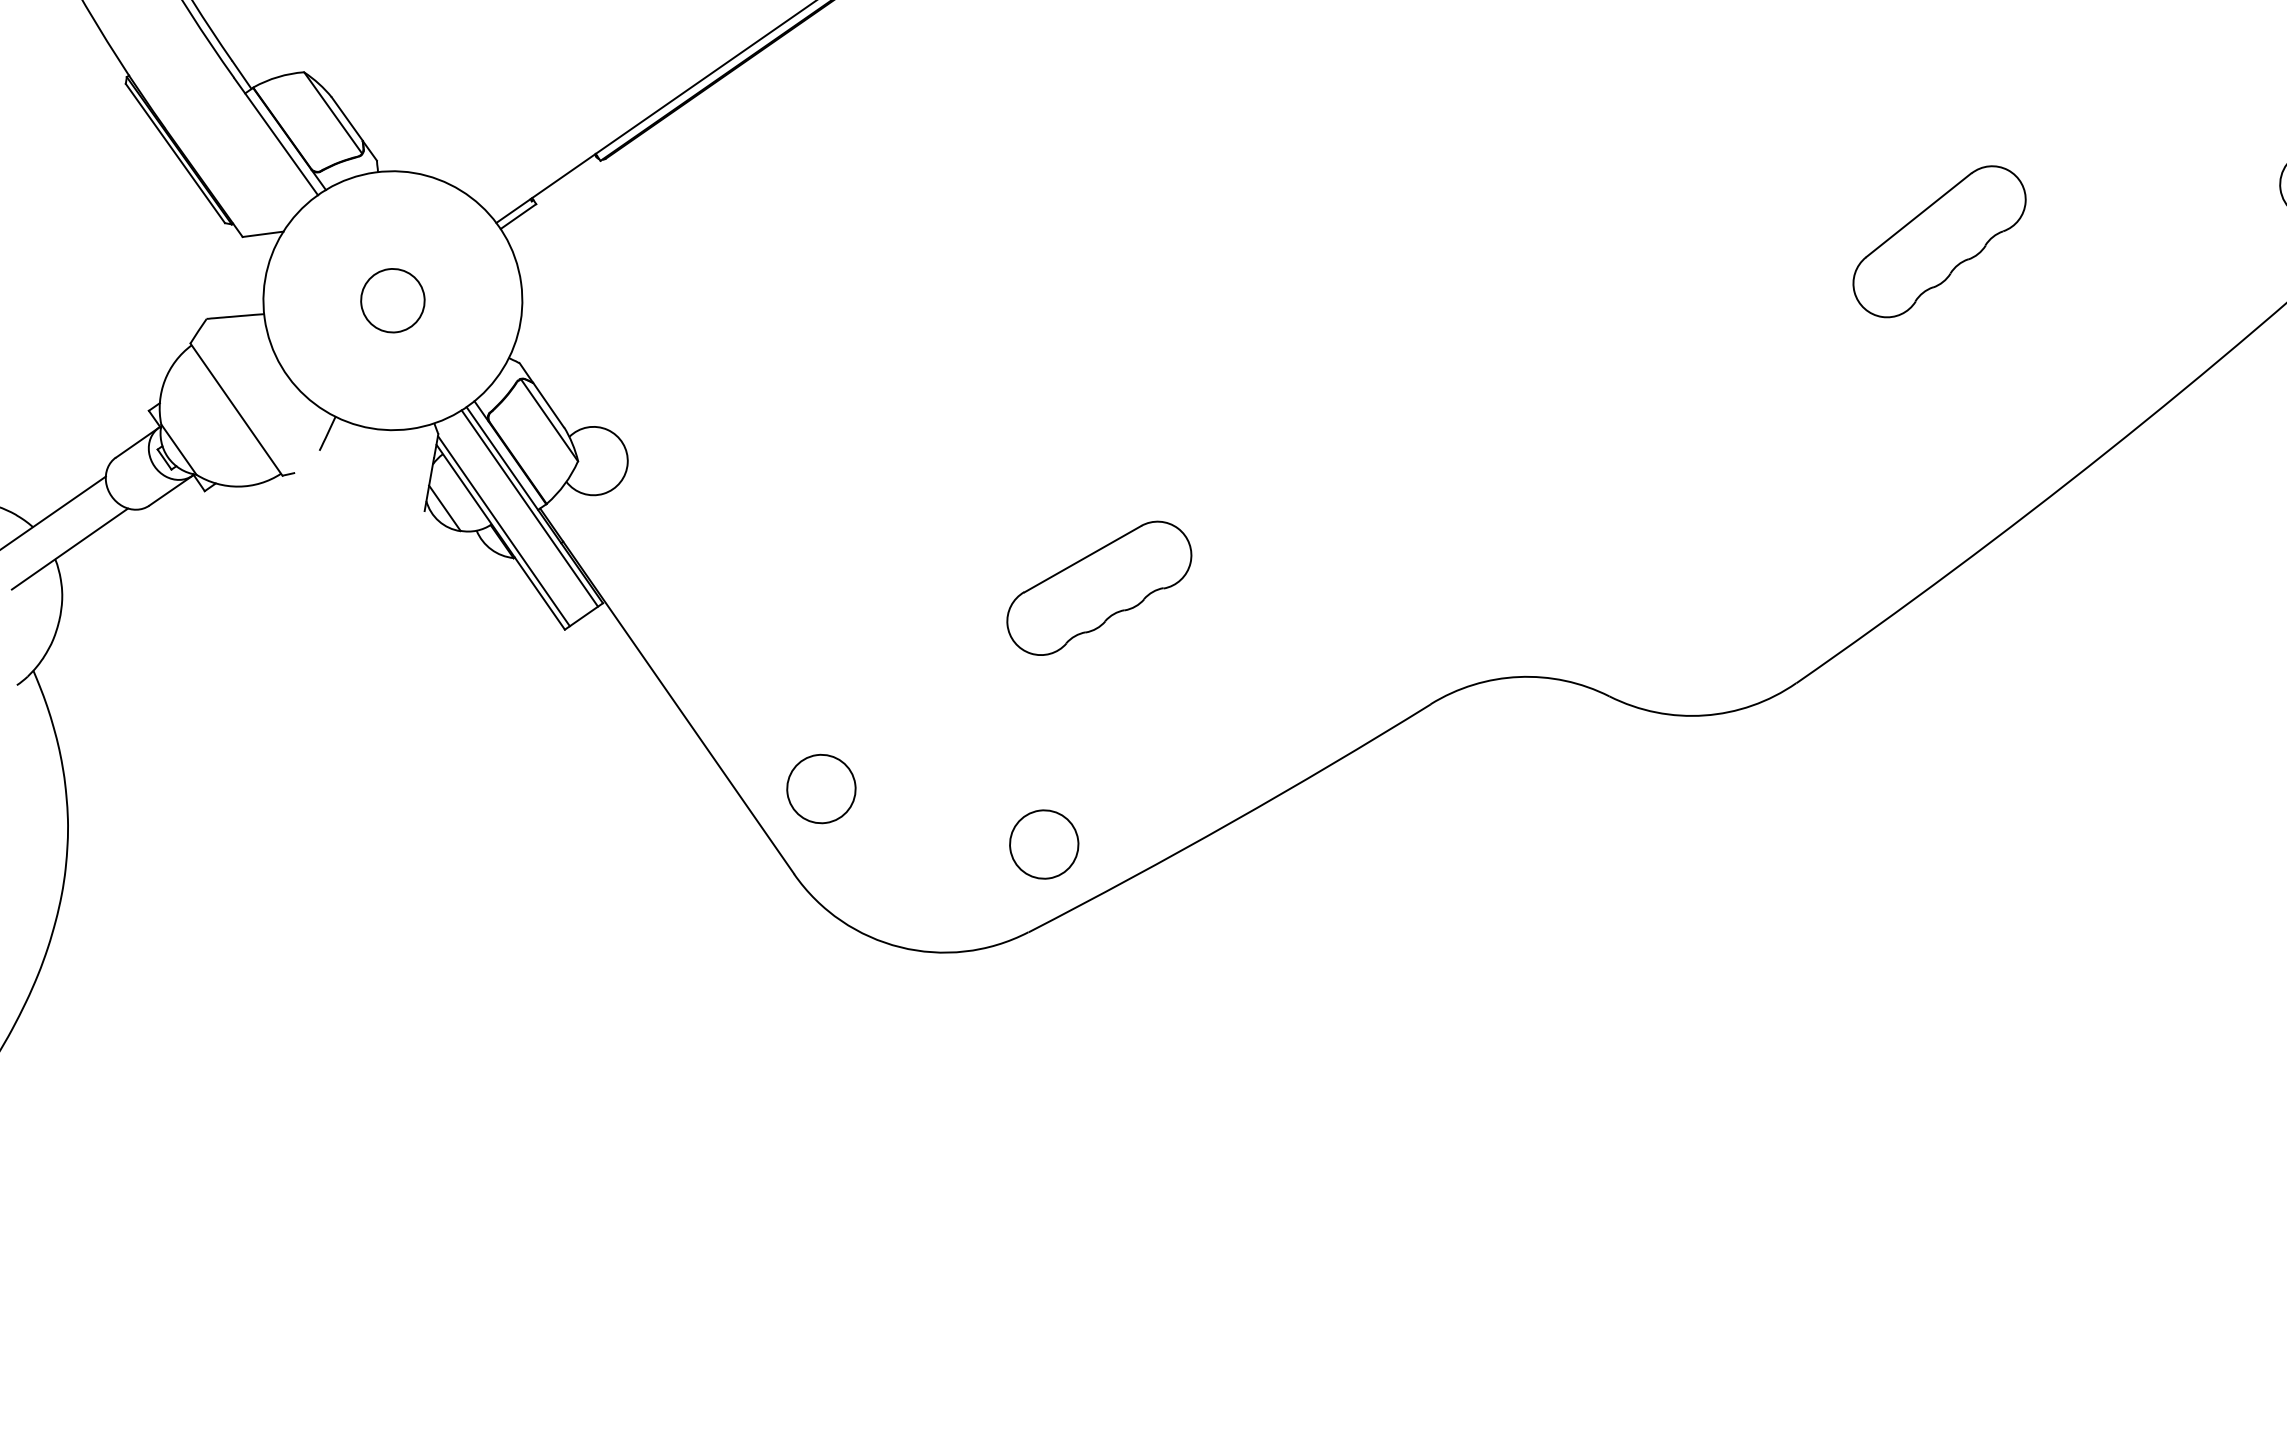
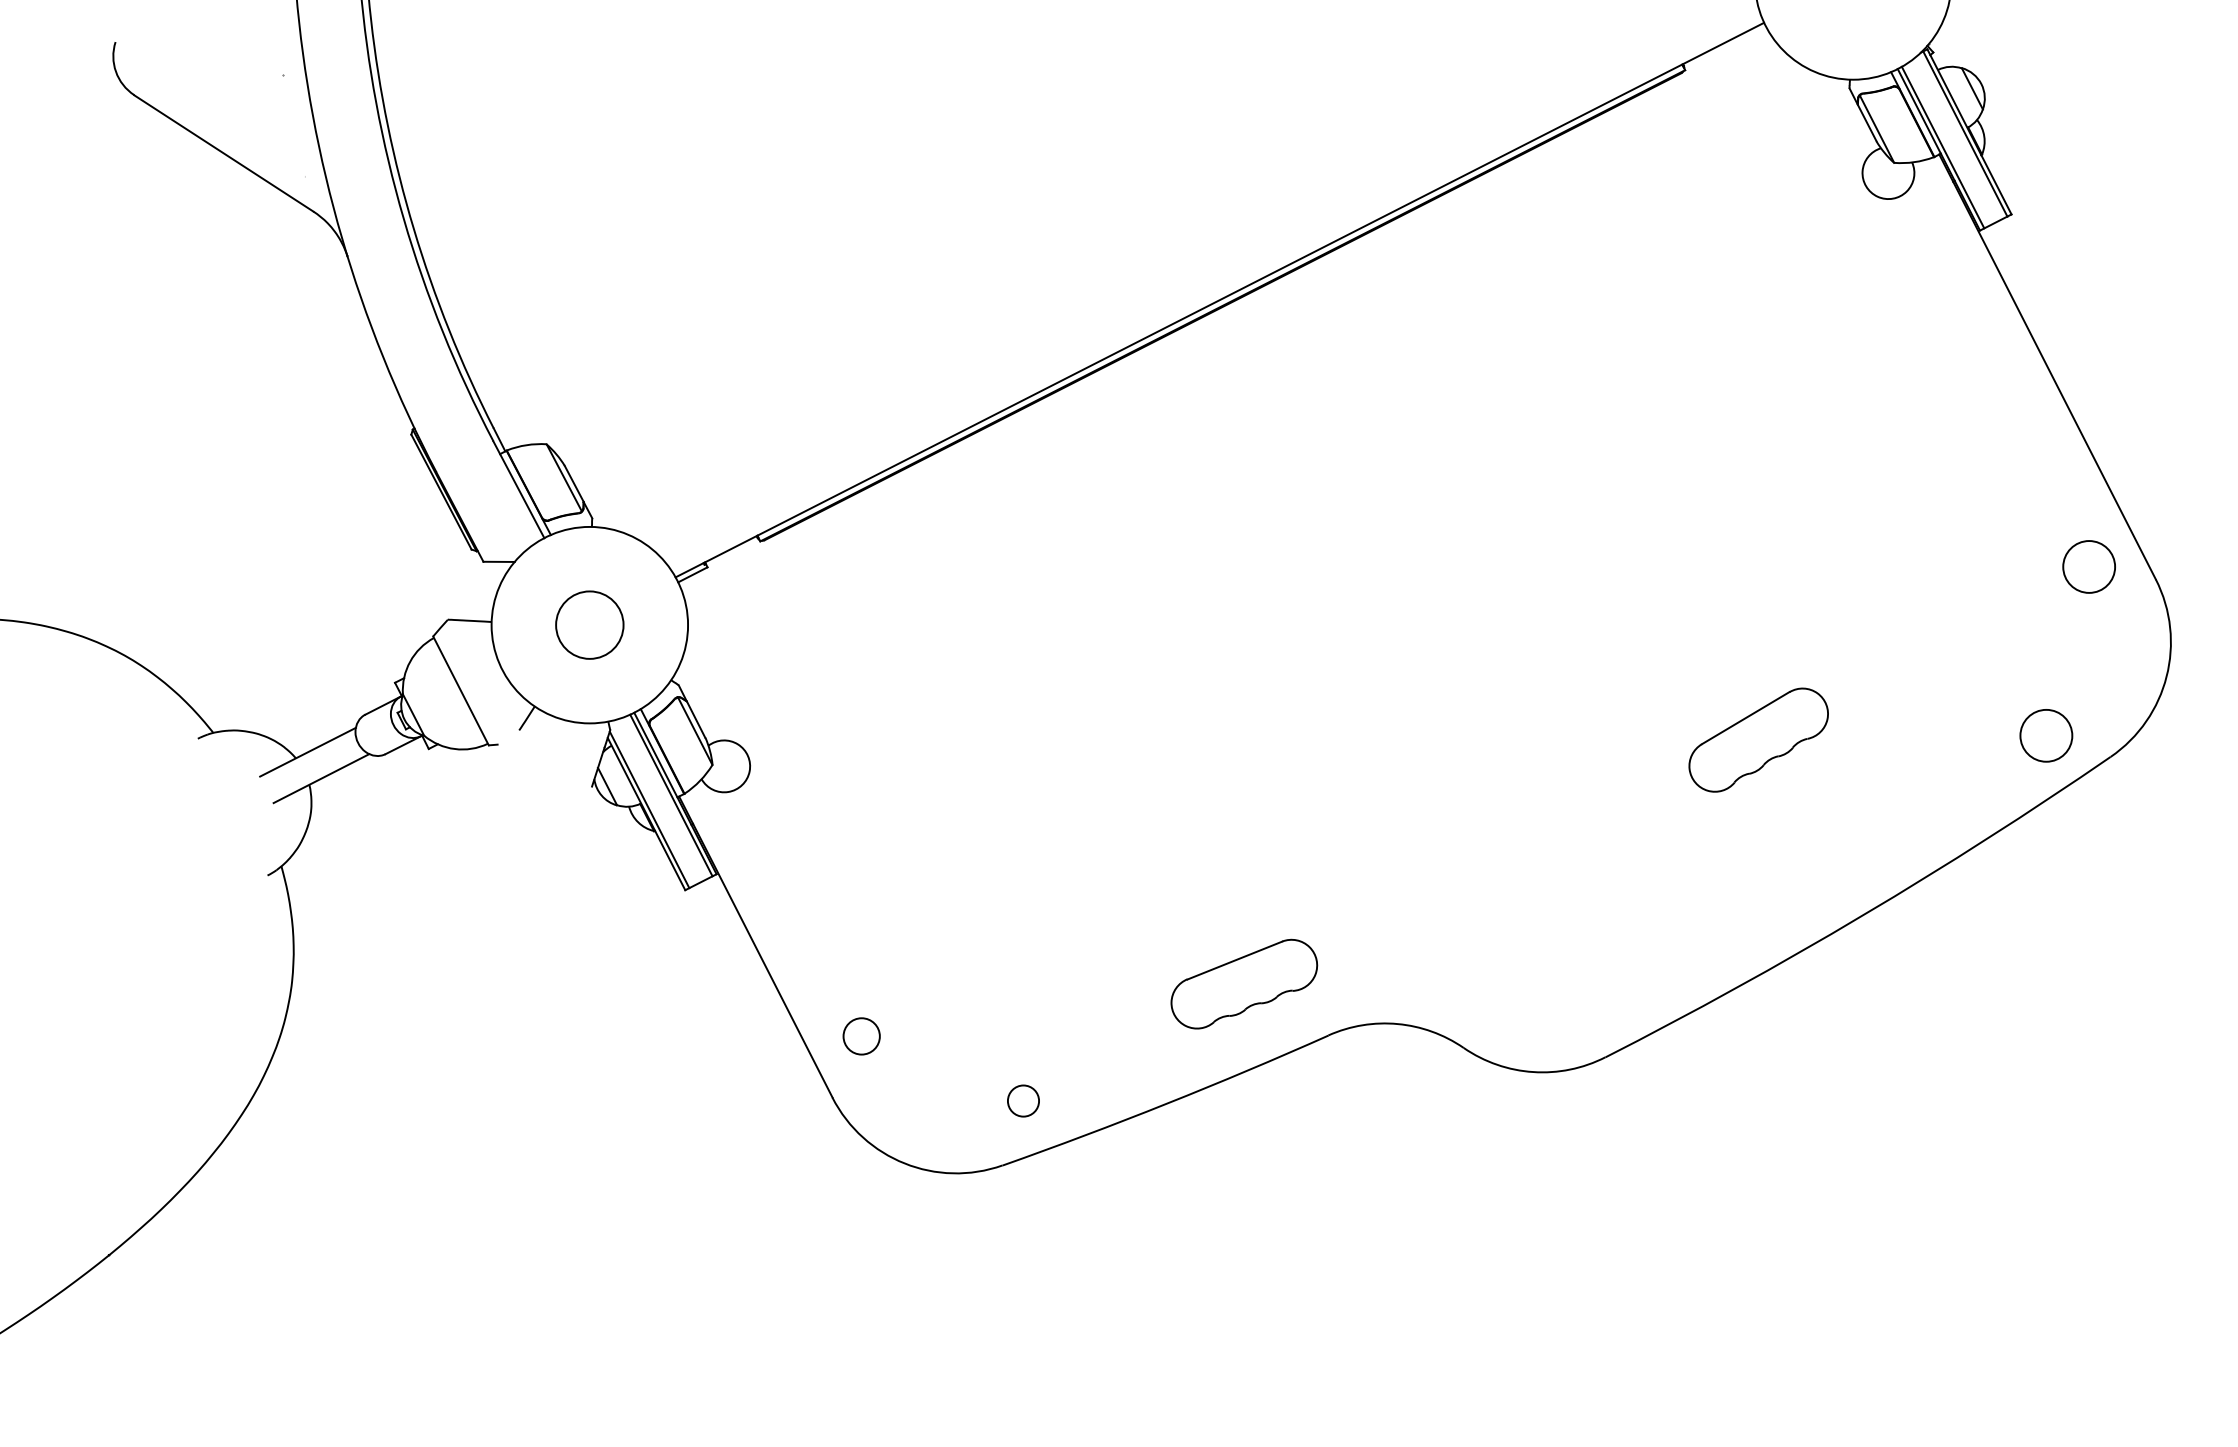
circle: (392, 301) -> (589, 625), size x1.4
part: (1099, 587) -> (1244, 983), moved
circle: (821, 789) -> (861, 1036), size x0.7
circle: (1044, 843) -> (1023, 1100), size x0.6

